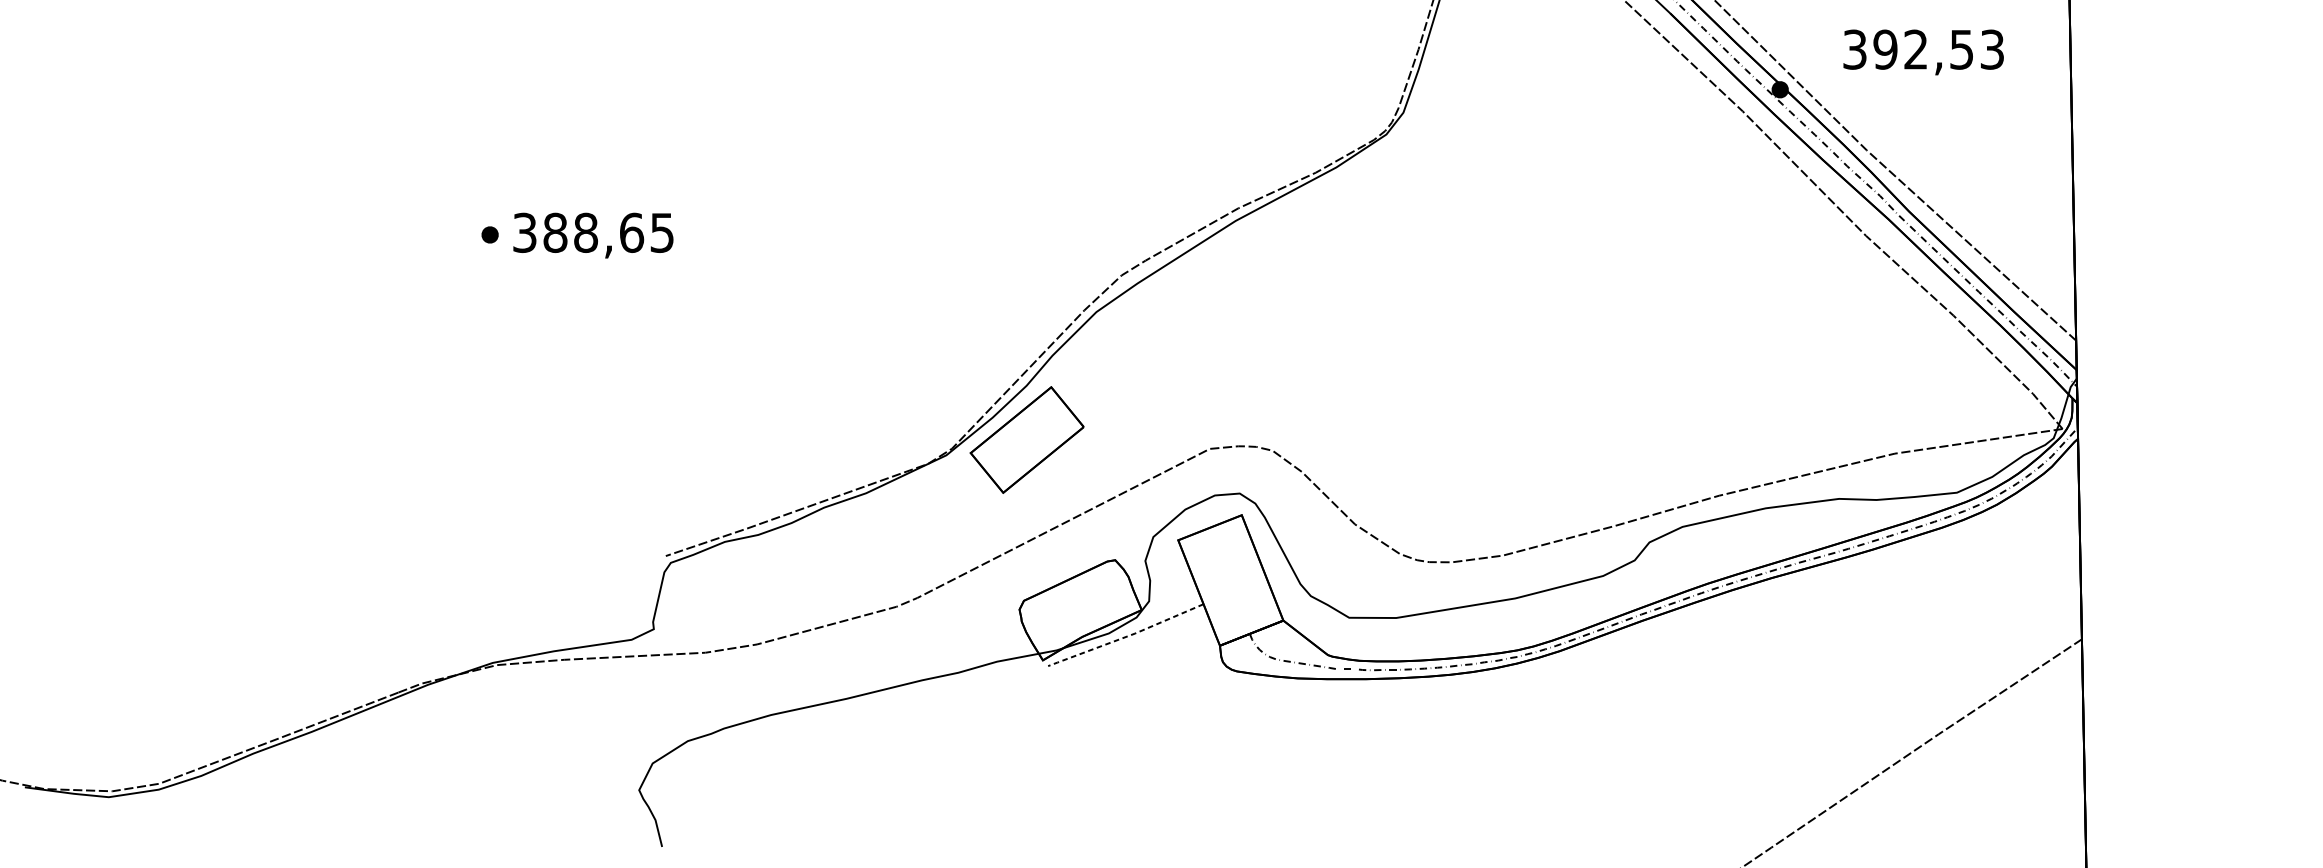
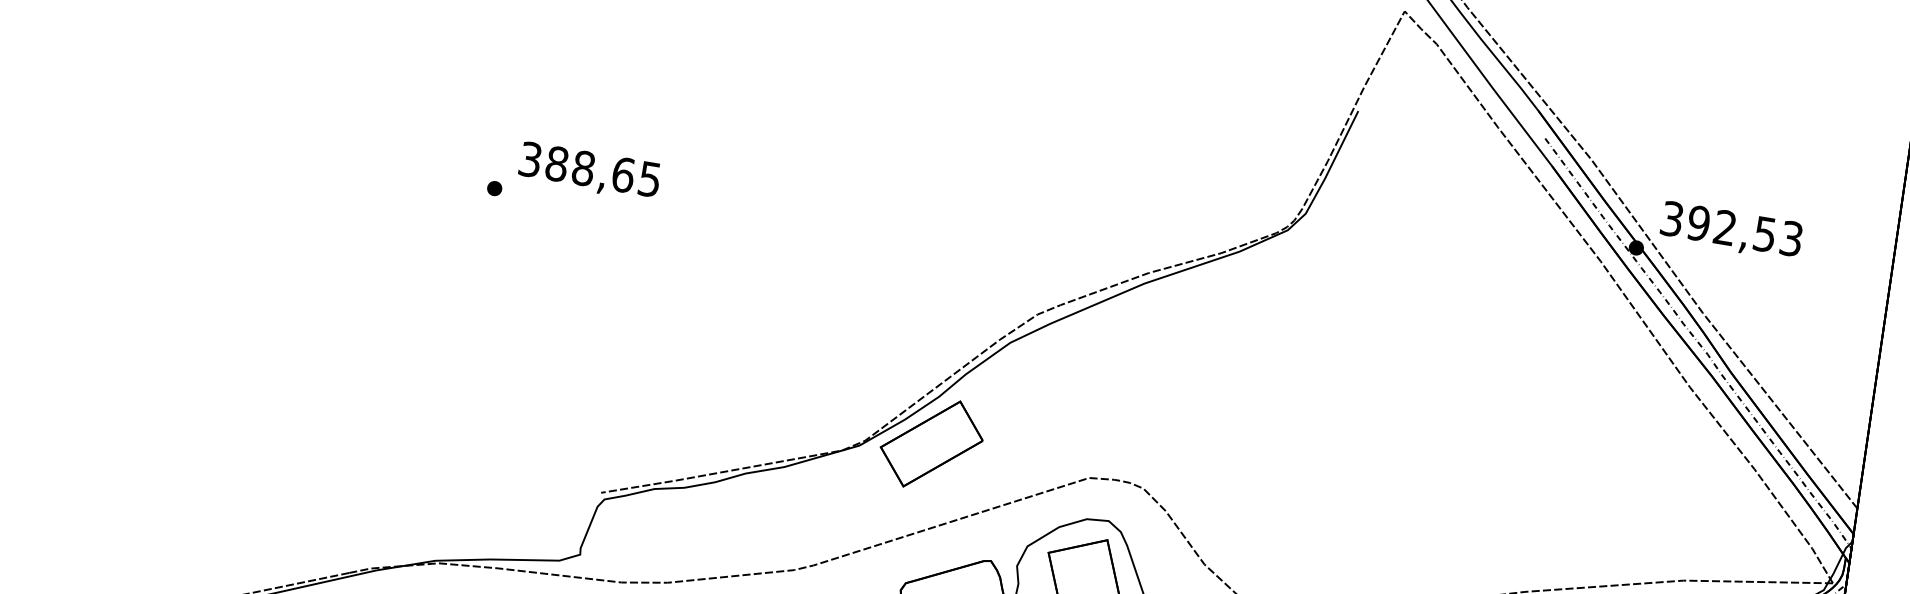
text: (1923, 52) -> (1731, 231), moved
text: (593, 235) -> (589, 171), moved

